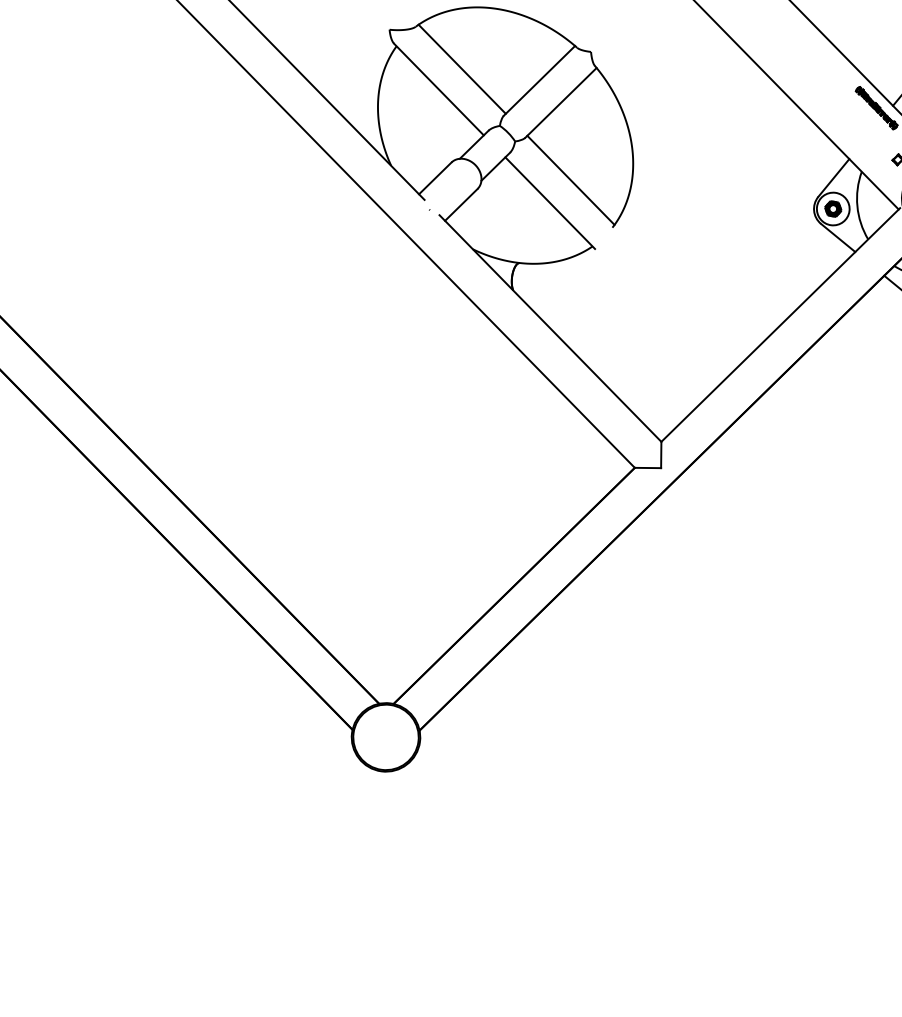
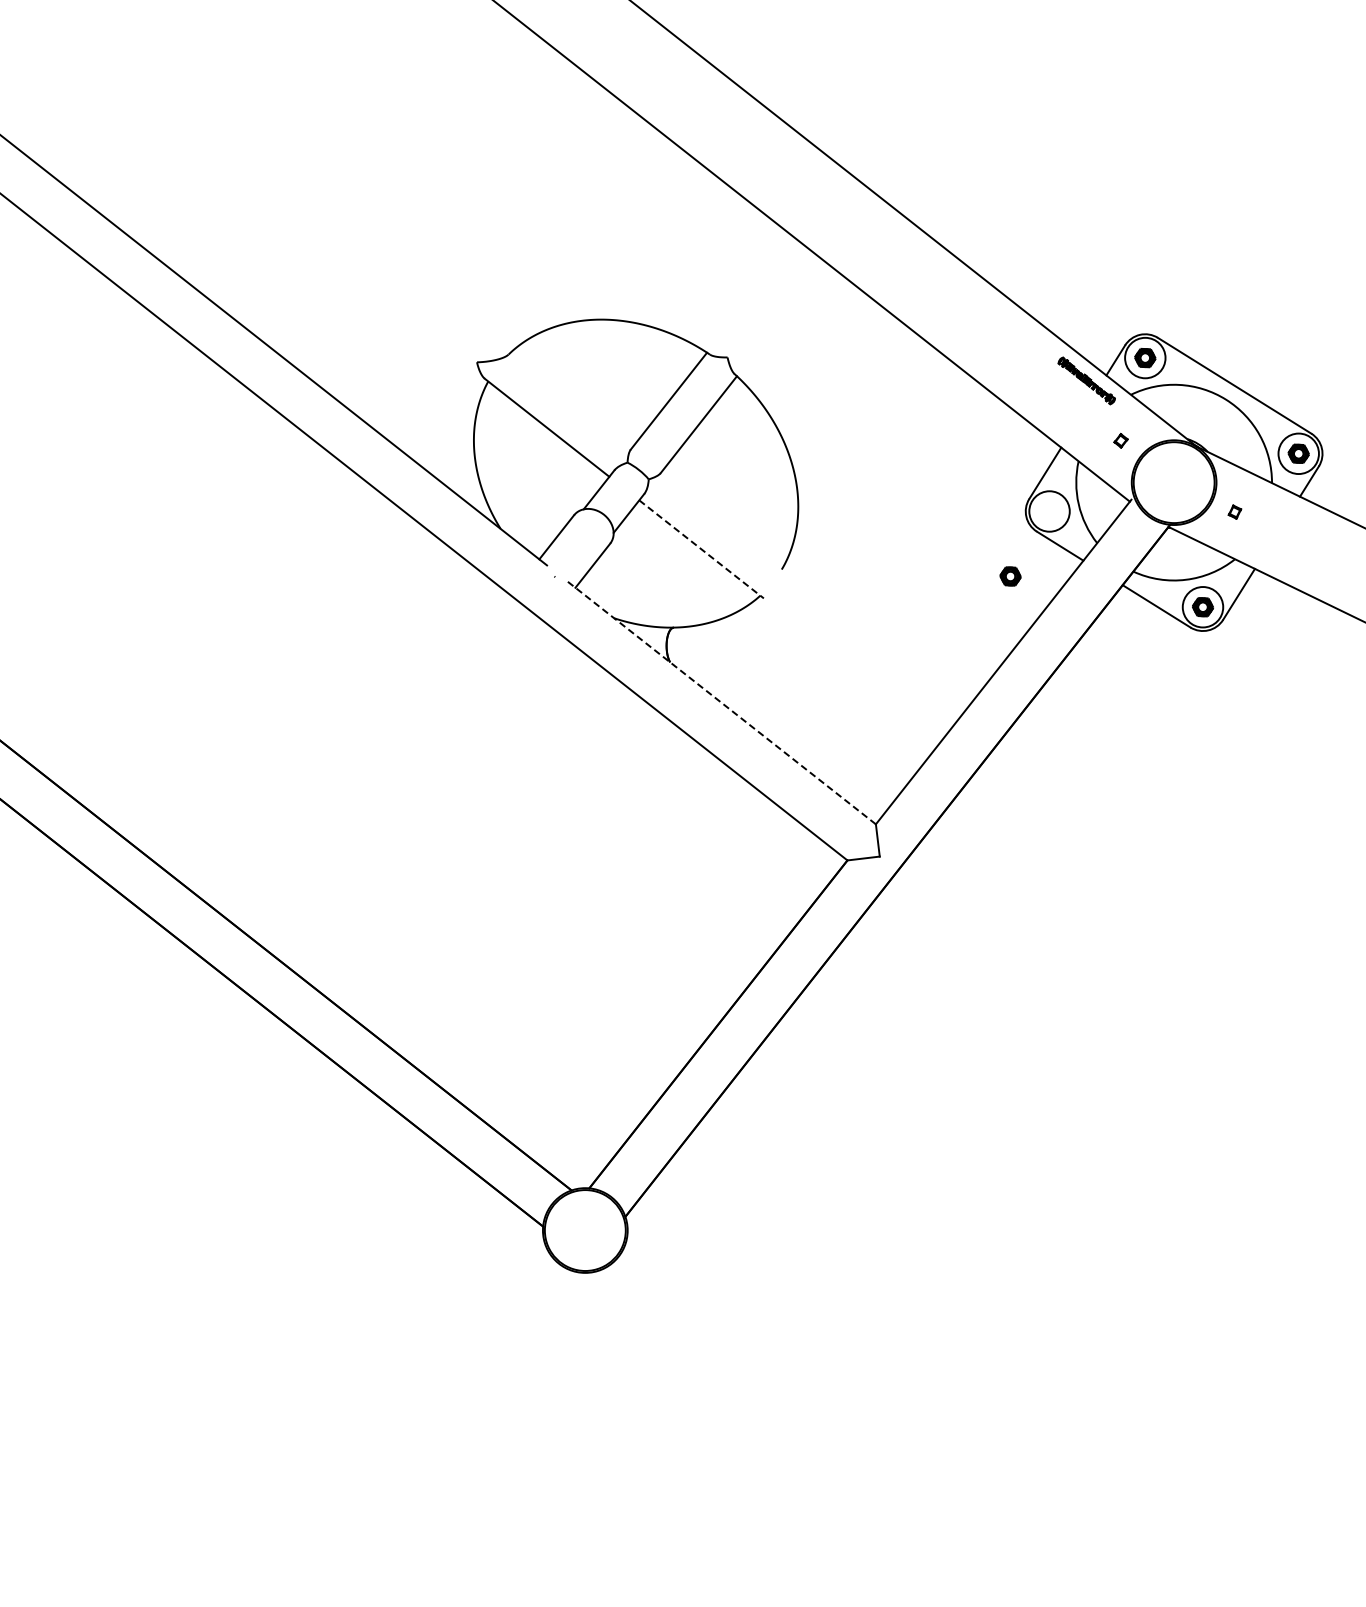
line: (461, 68) -> (571, 398), removed
line: (570, 179) -> (722, 517), removed
line: (550, 203) -> (701, 549), solid -> dashed
part: (833, 209) -> (1010, 576), moved
line: (550, 328) -> (721, 702), solid -> dashed

